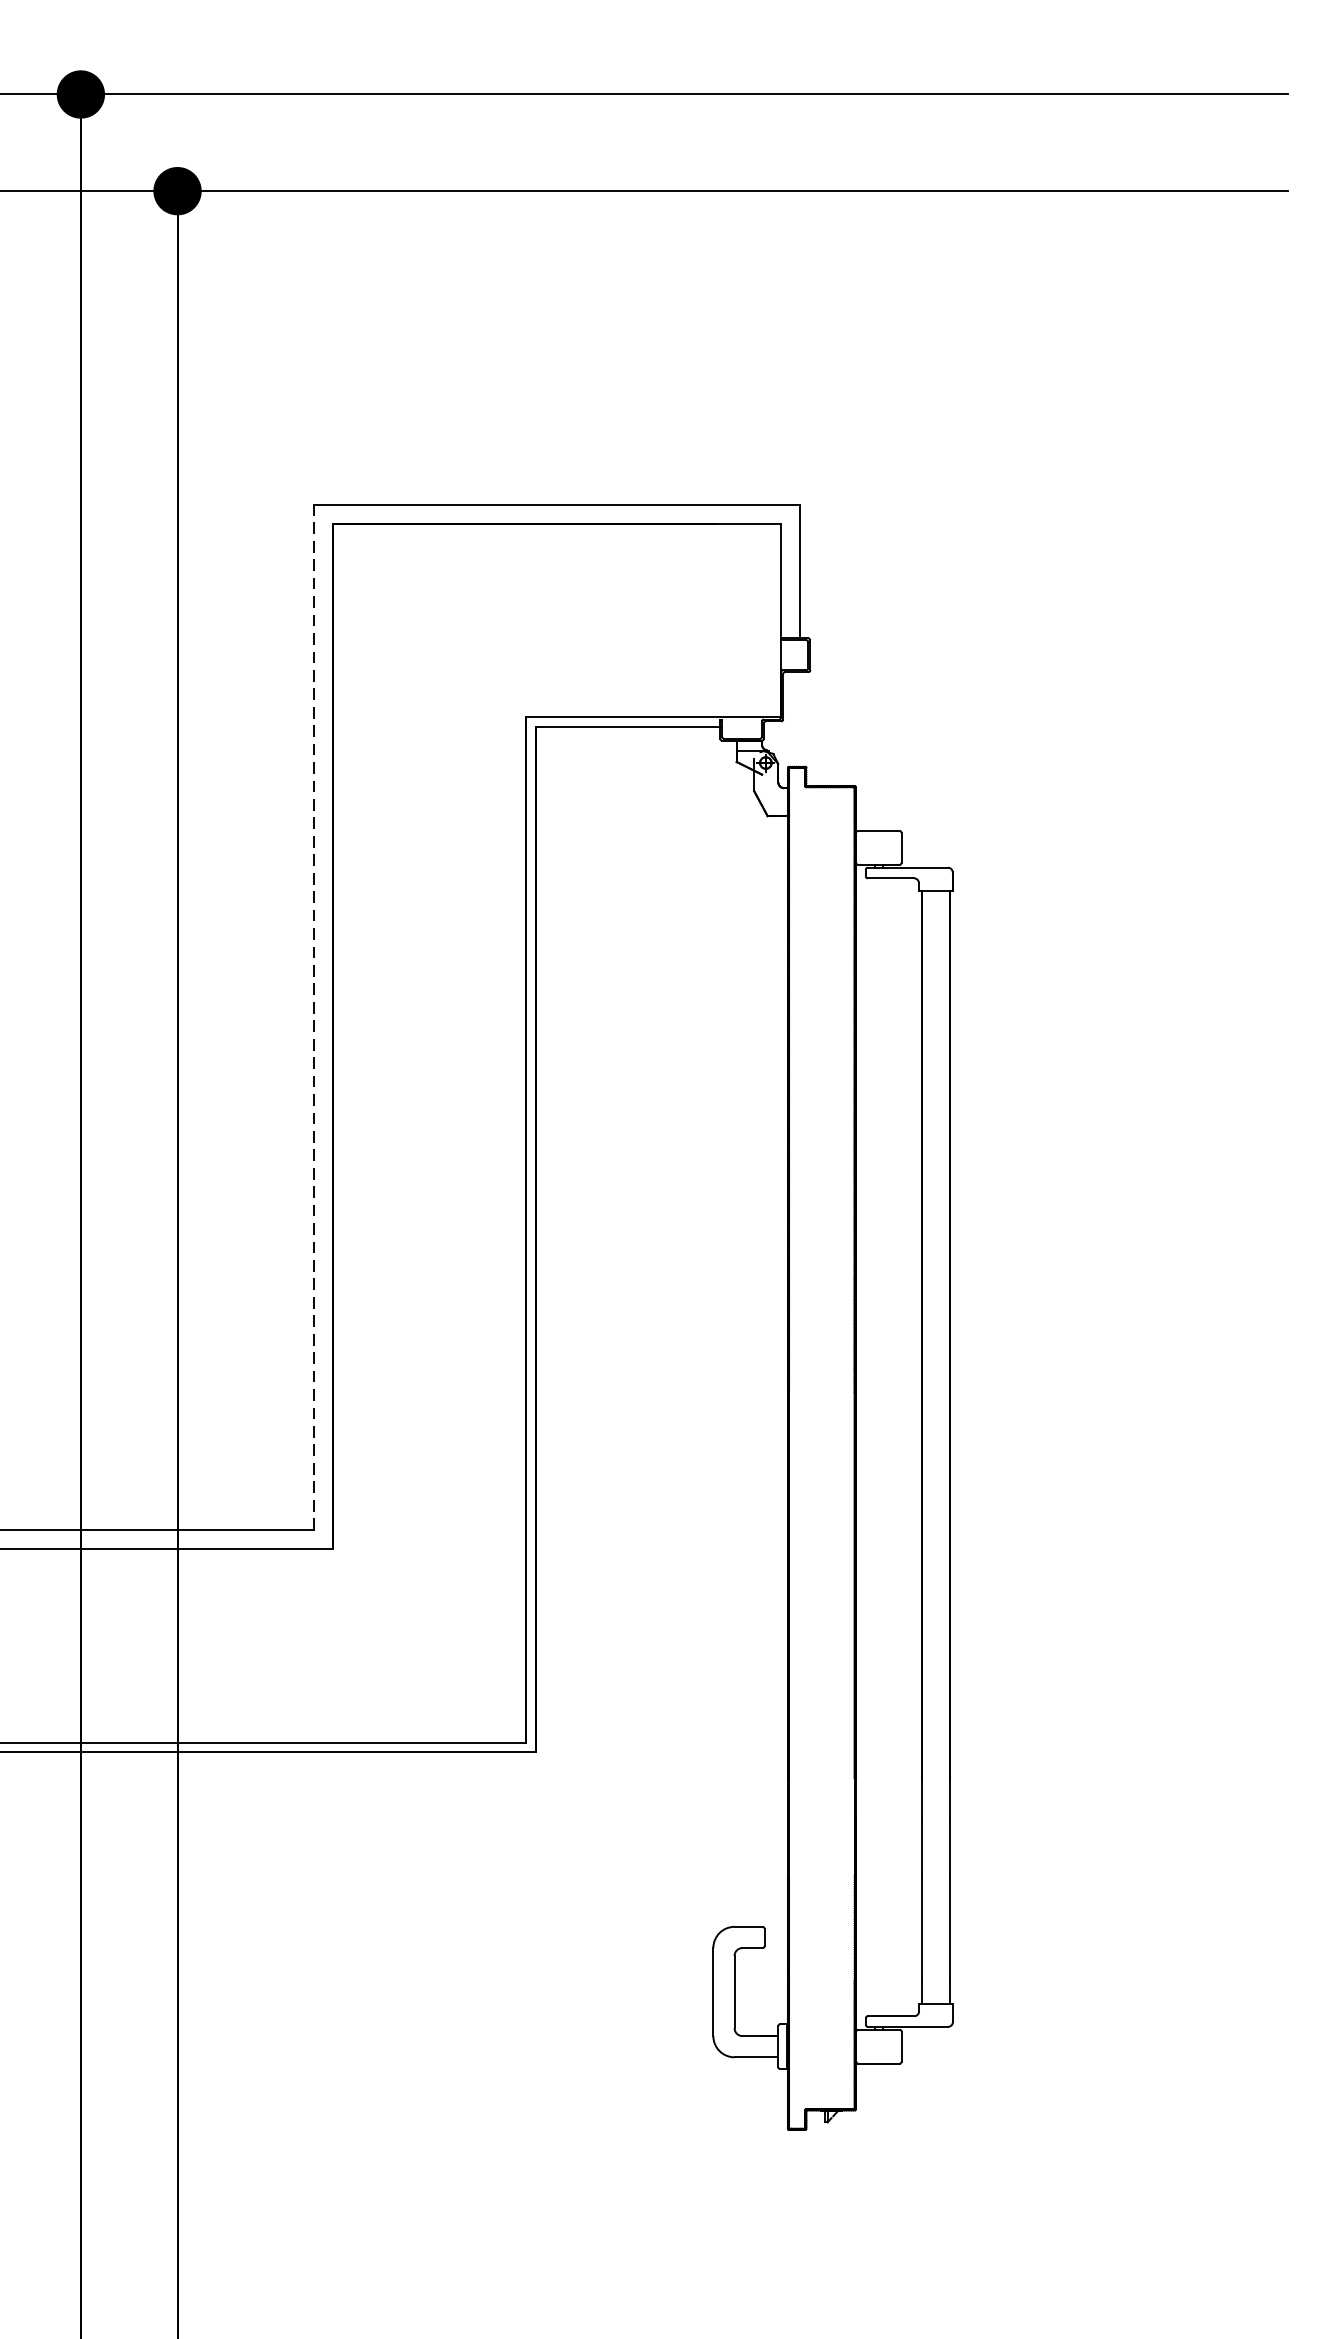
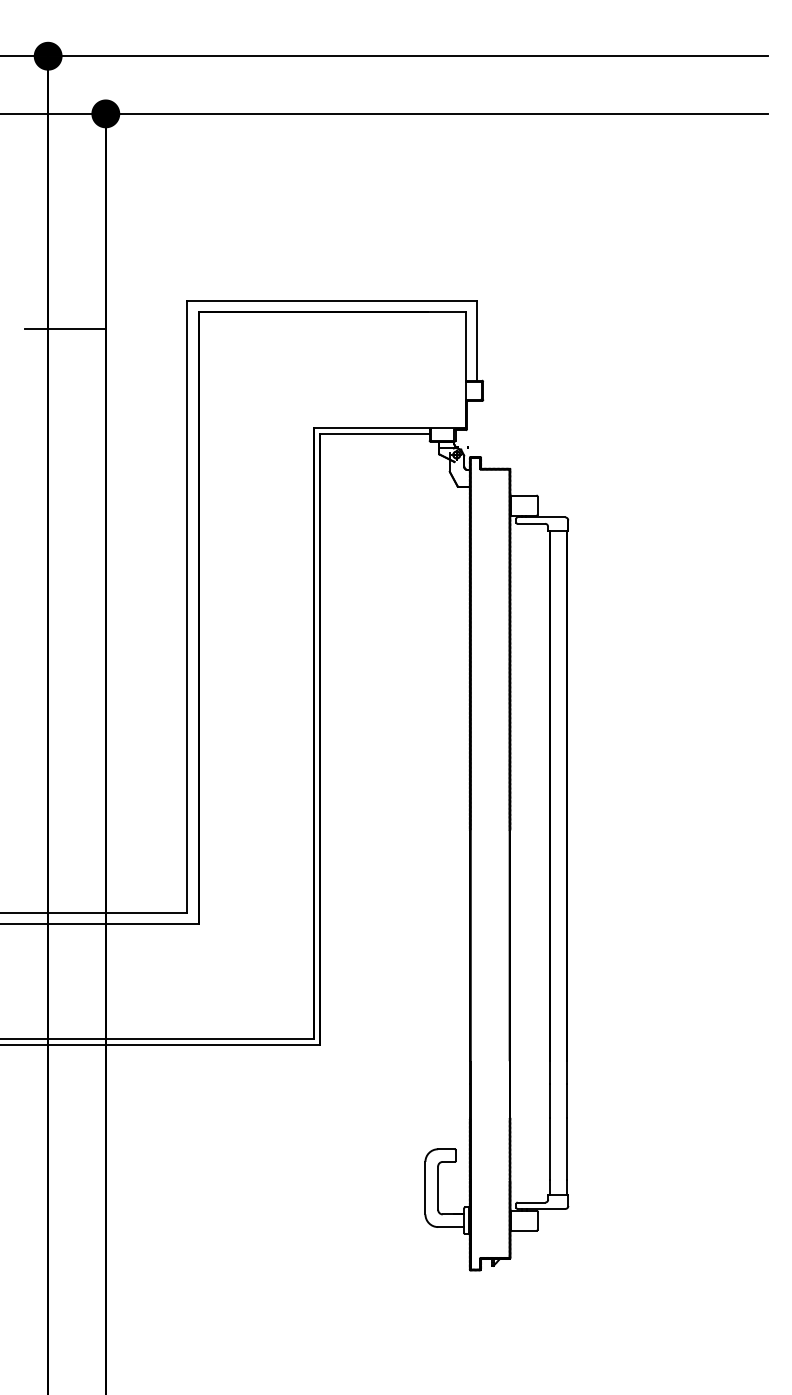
line: (108, 552) -> (64, 329), added
line: (314, 1016) -> (187, 606), dashed -> solid

